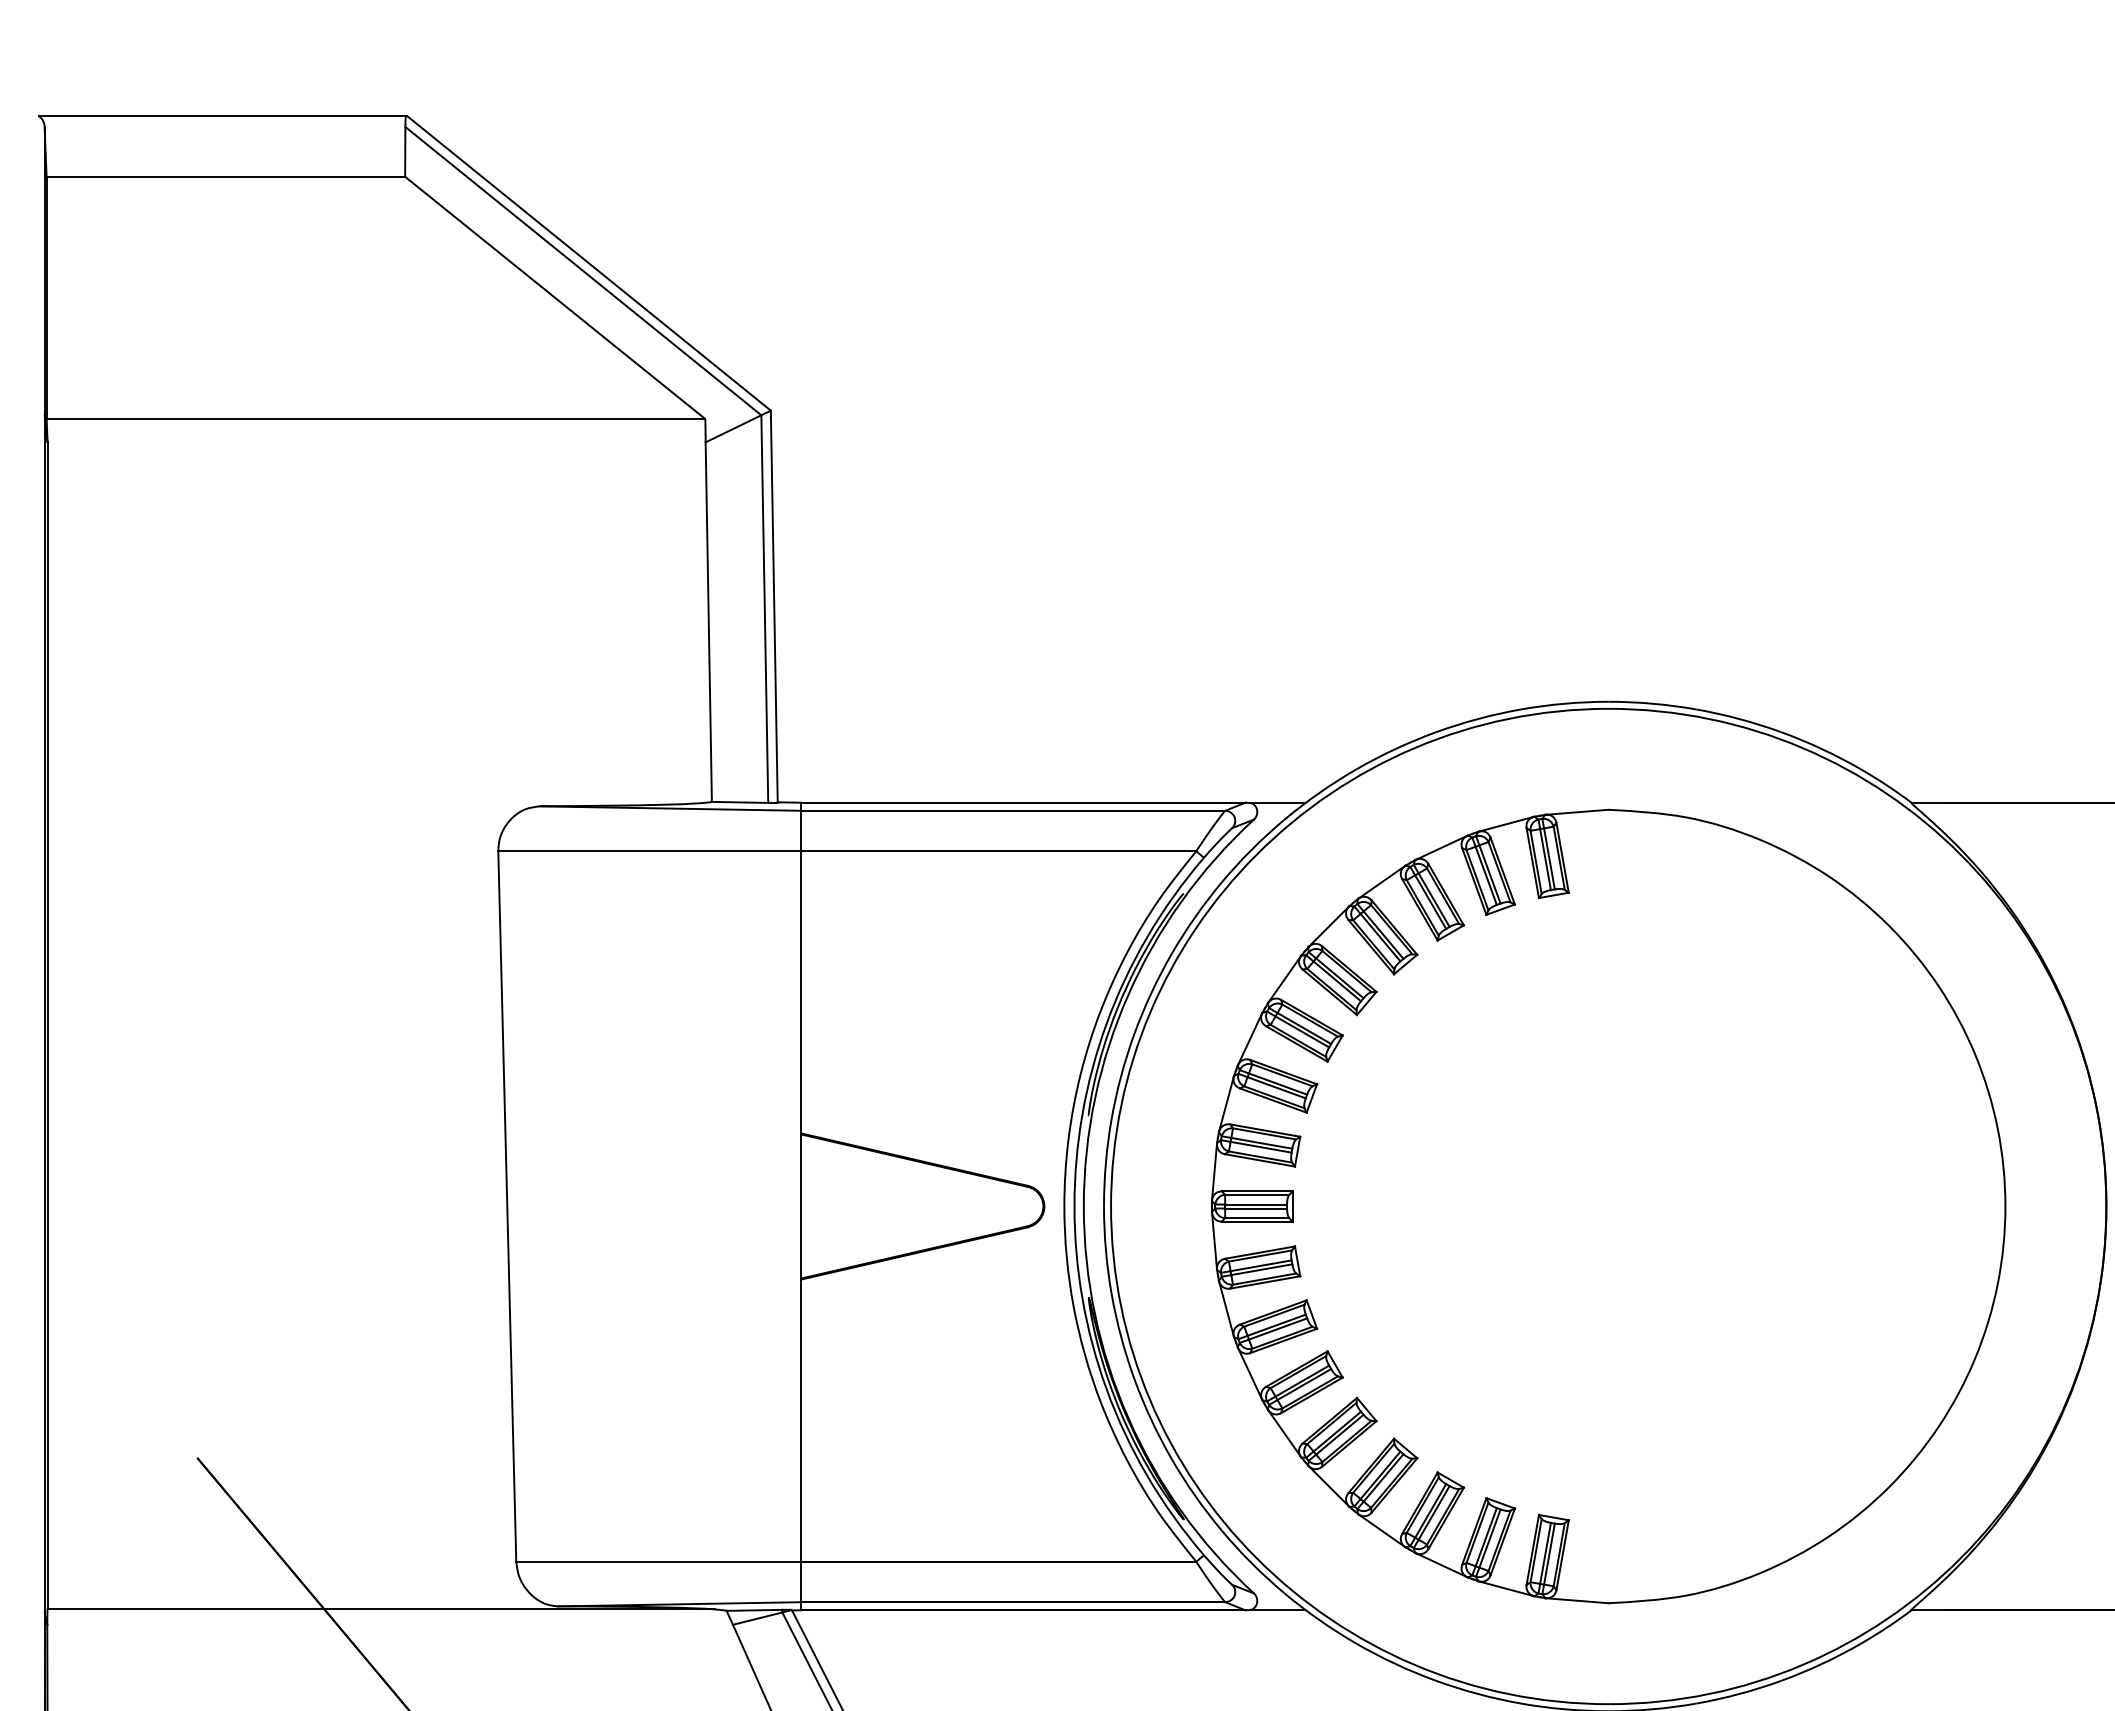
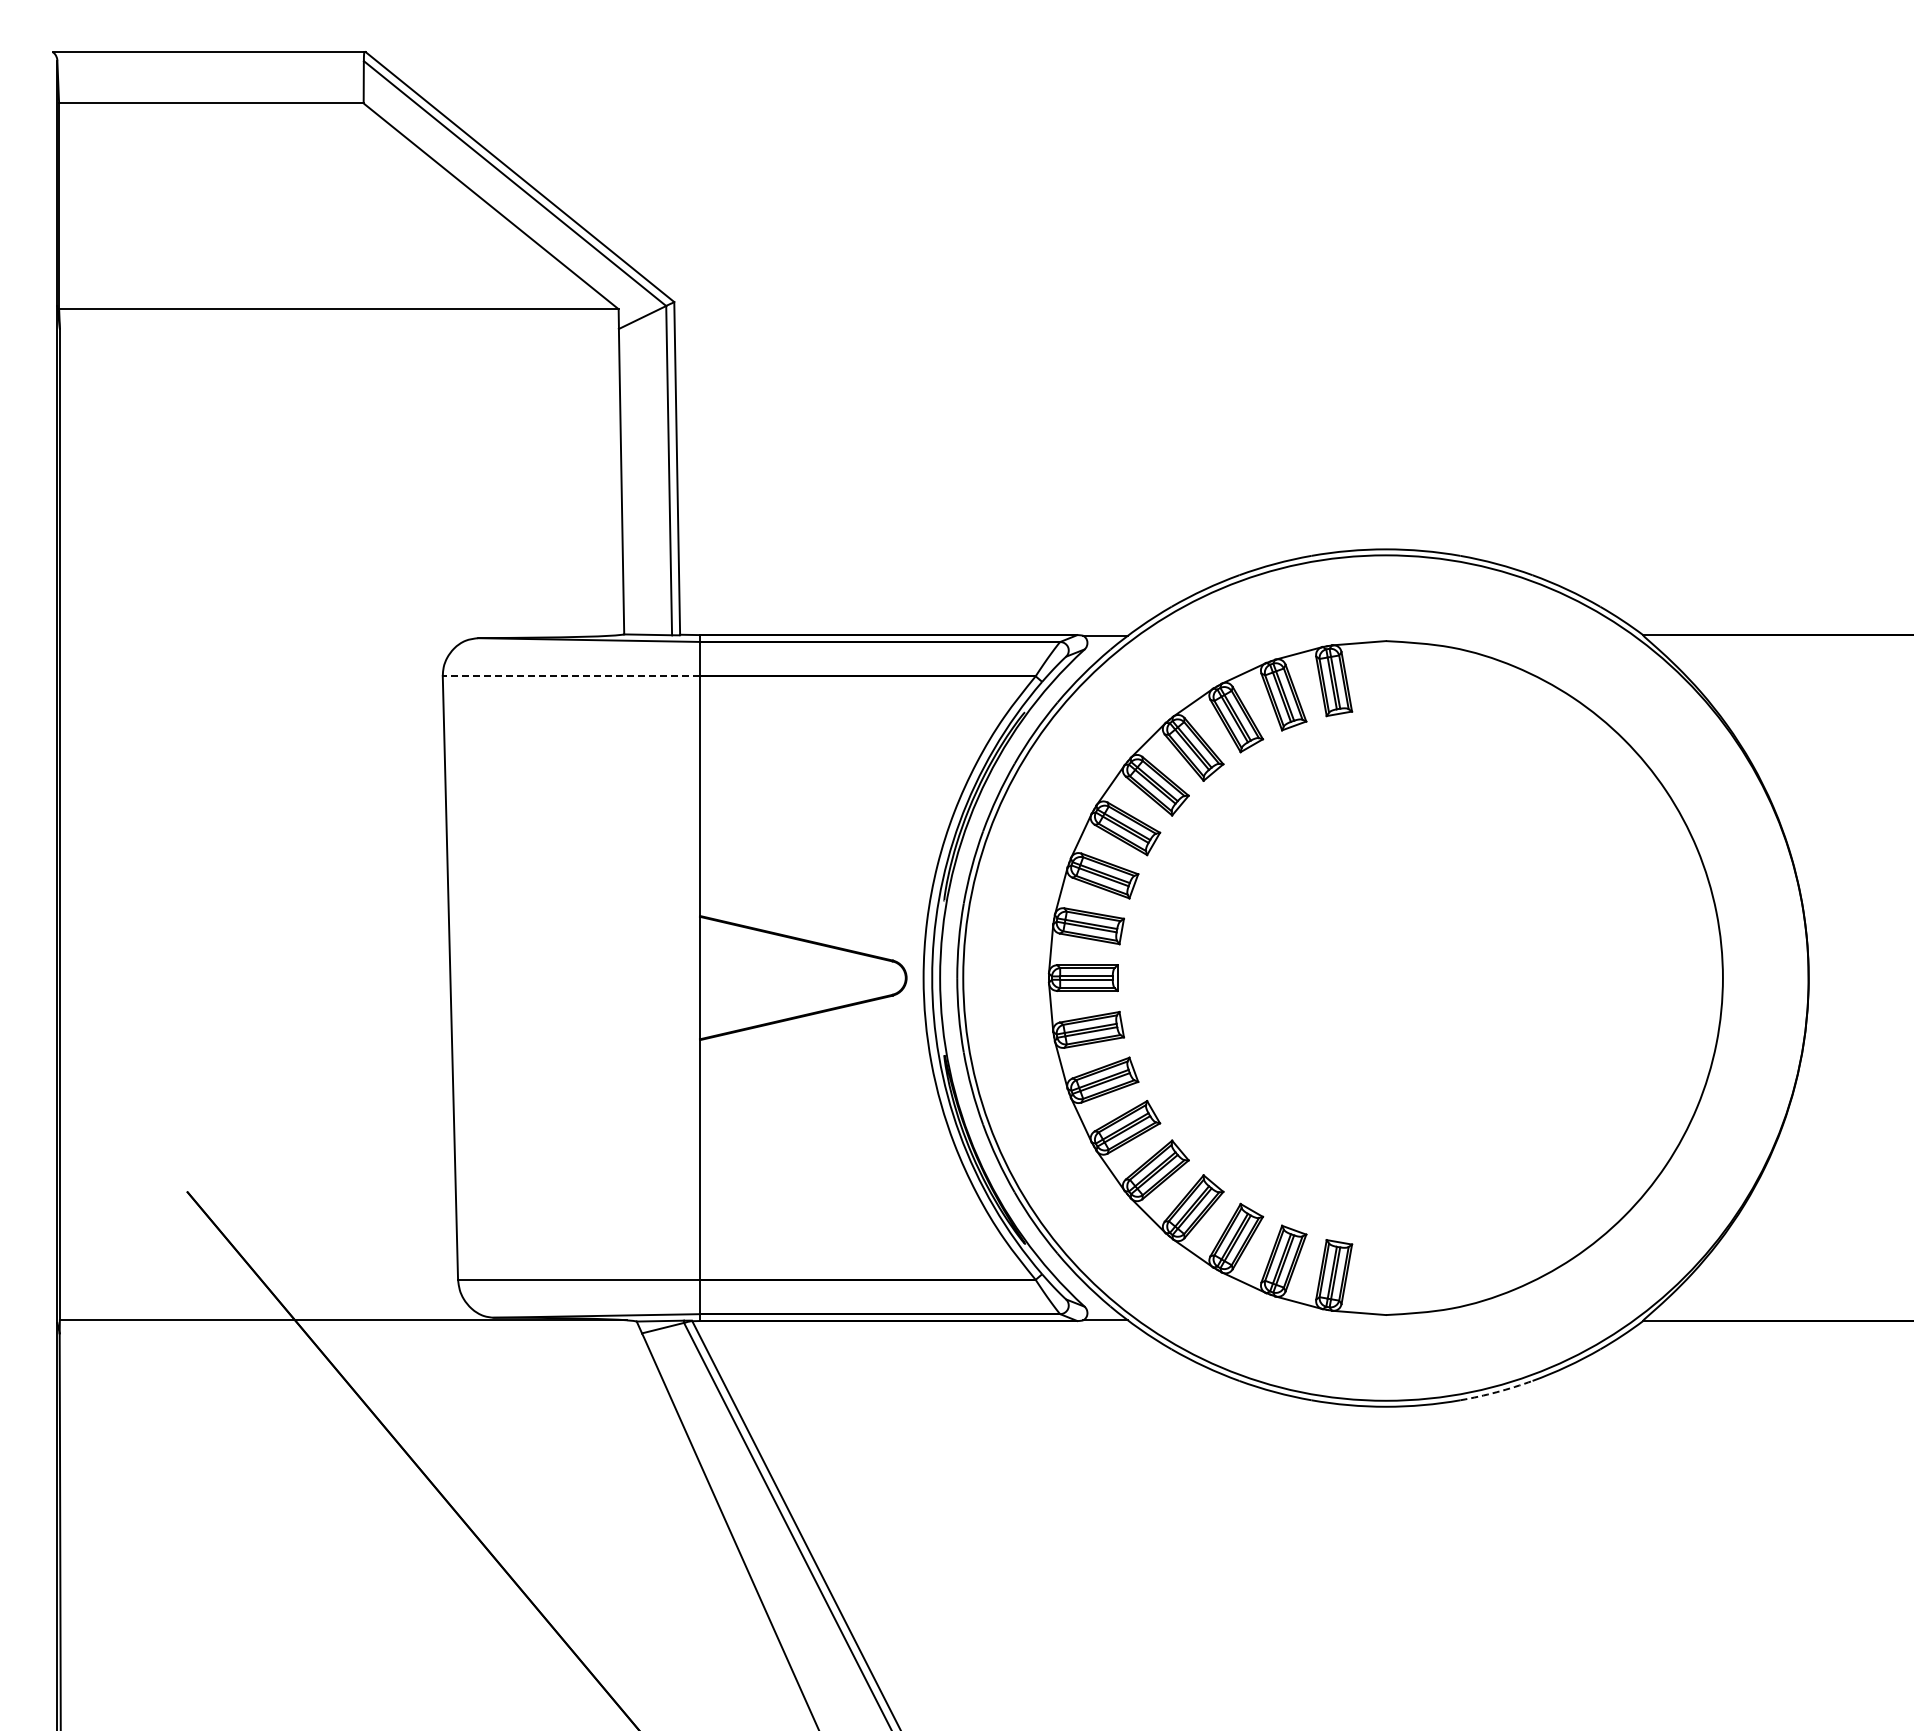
line: (649, 851) -> (571, 676), solid -> dashed
arc: (1738, 1694) -> (1496, 1392), solid -> dashed

